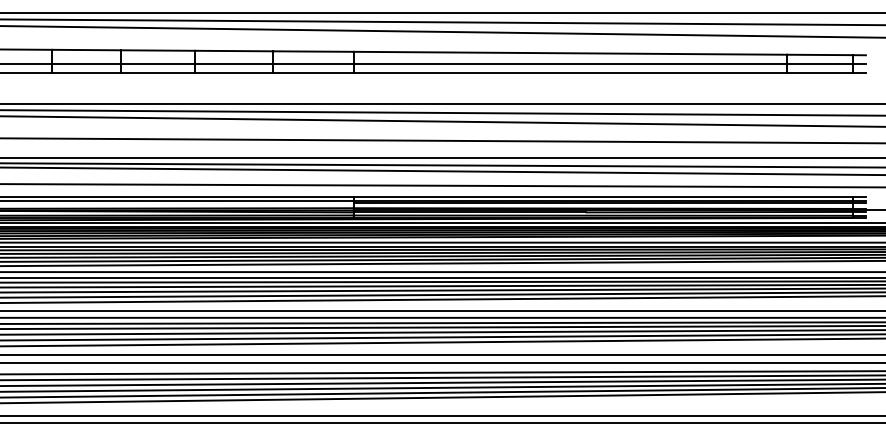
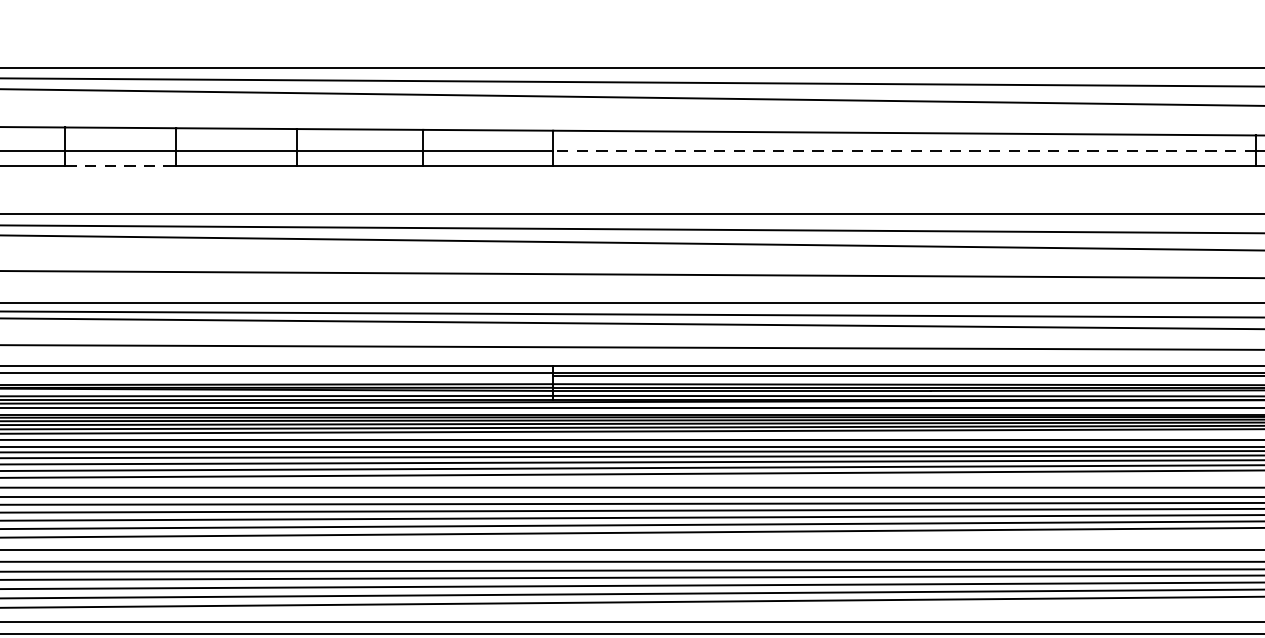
line: (570, 64) -> (904, 151), solid -> dashed
line: (87, 73) -> (122, 165), solid -> dashed

